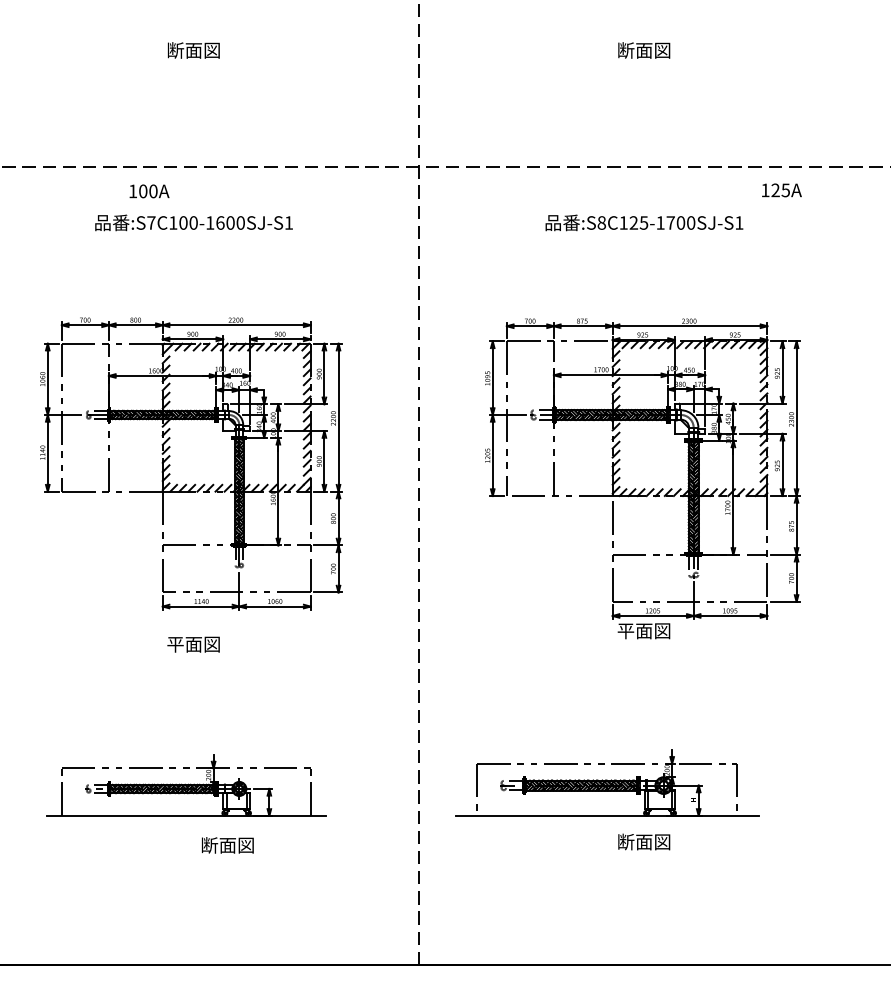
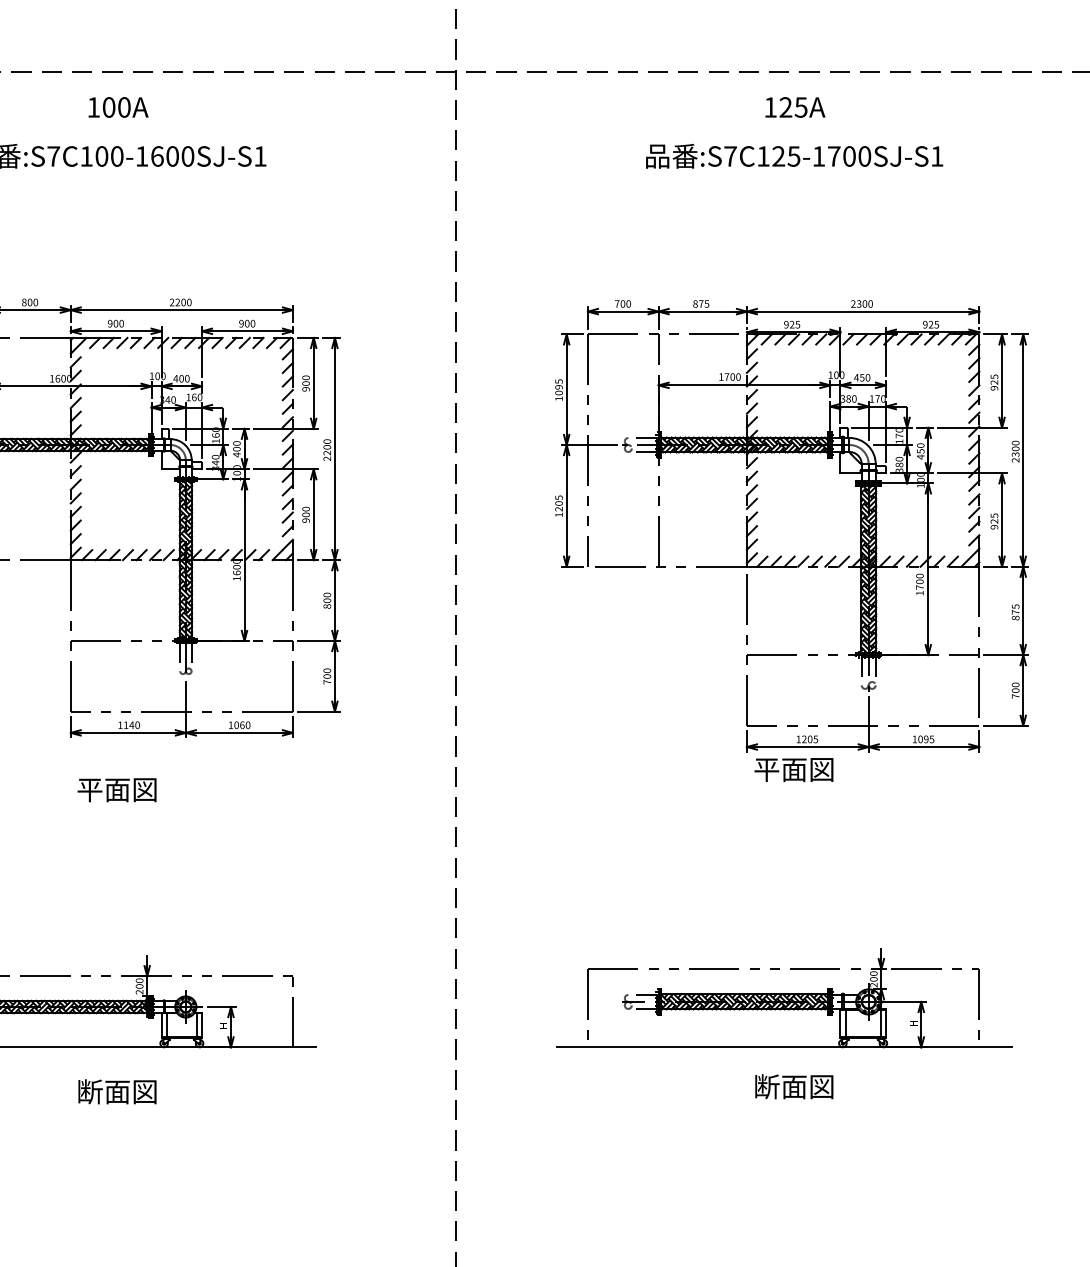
text: (781, 190) -> (794, 107), moved
text: (149, 191) -> (118, 107), moved
text: (601, 222) -> (730, 155), :S8C125-1700SJ-S1 -> :S7C125-1700SJ-S1
part: (607, 782) -> (784, 997), moved
text: (227, 845) -> (116, 1091), moved

